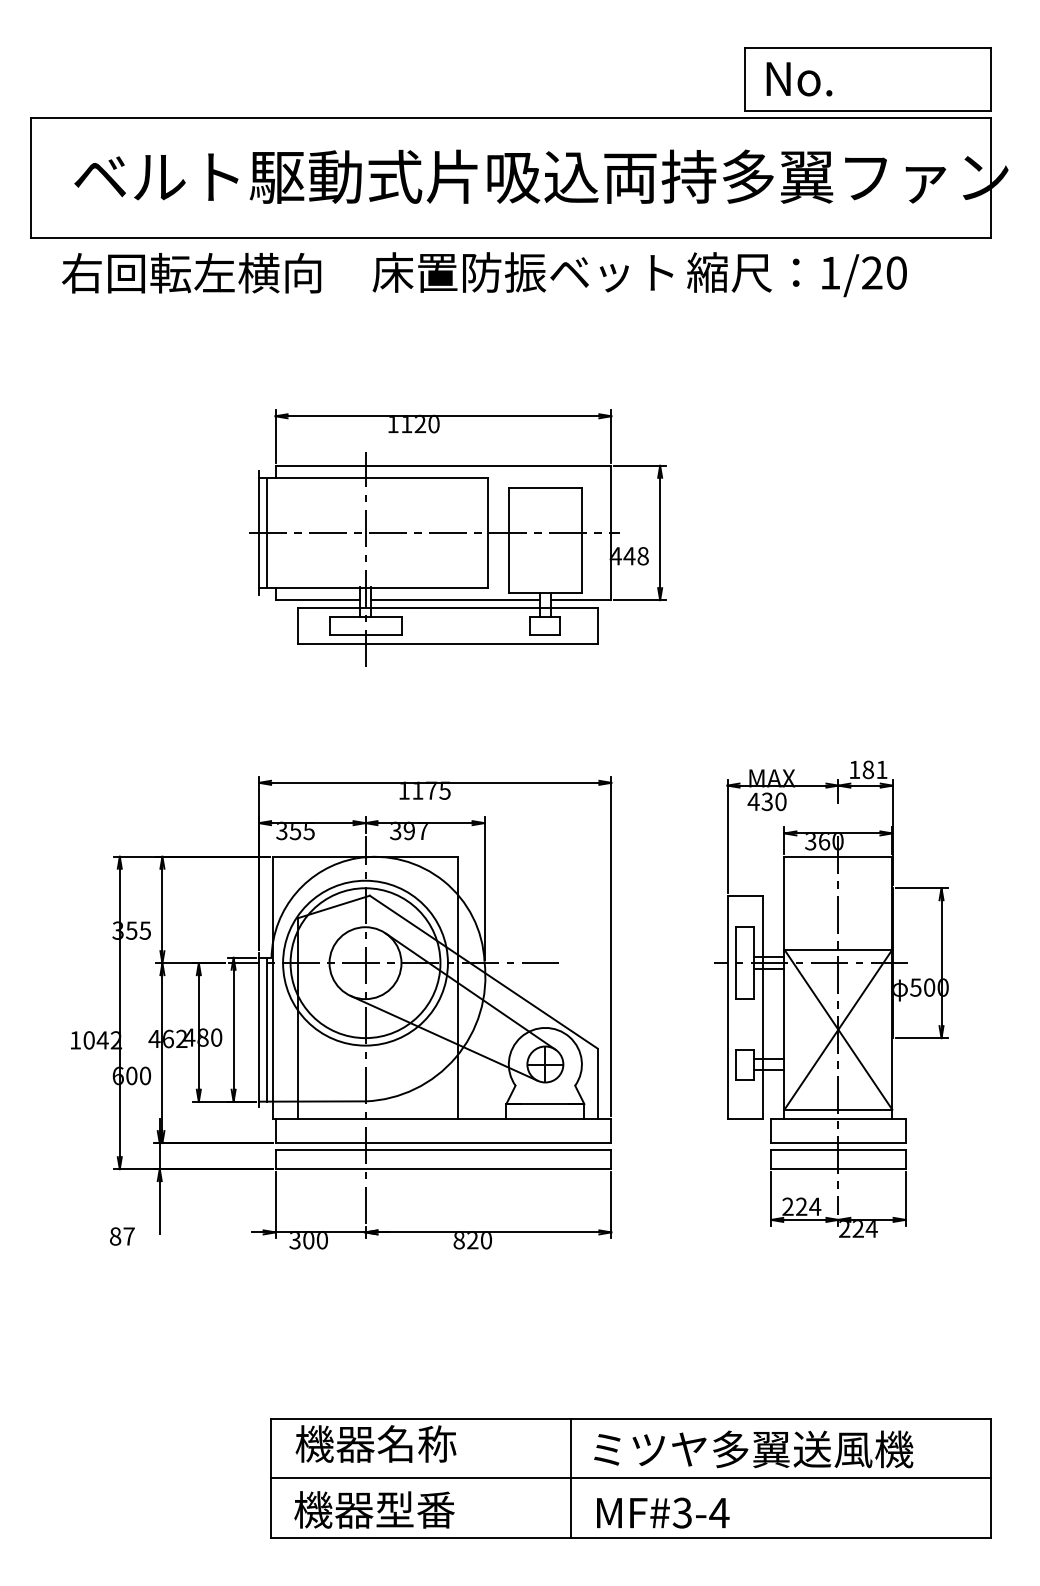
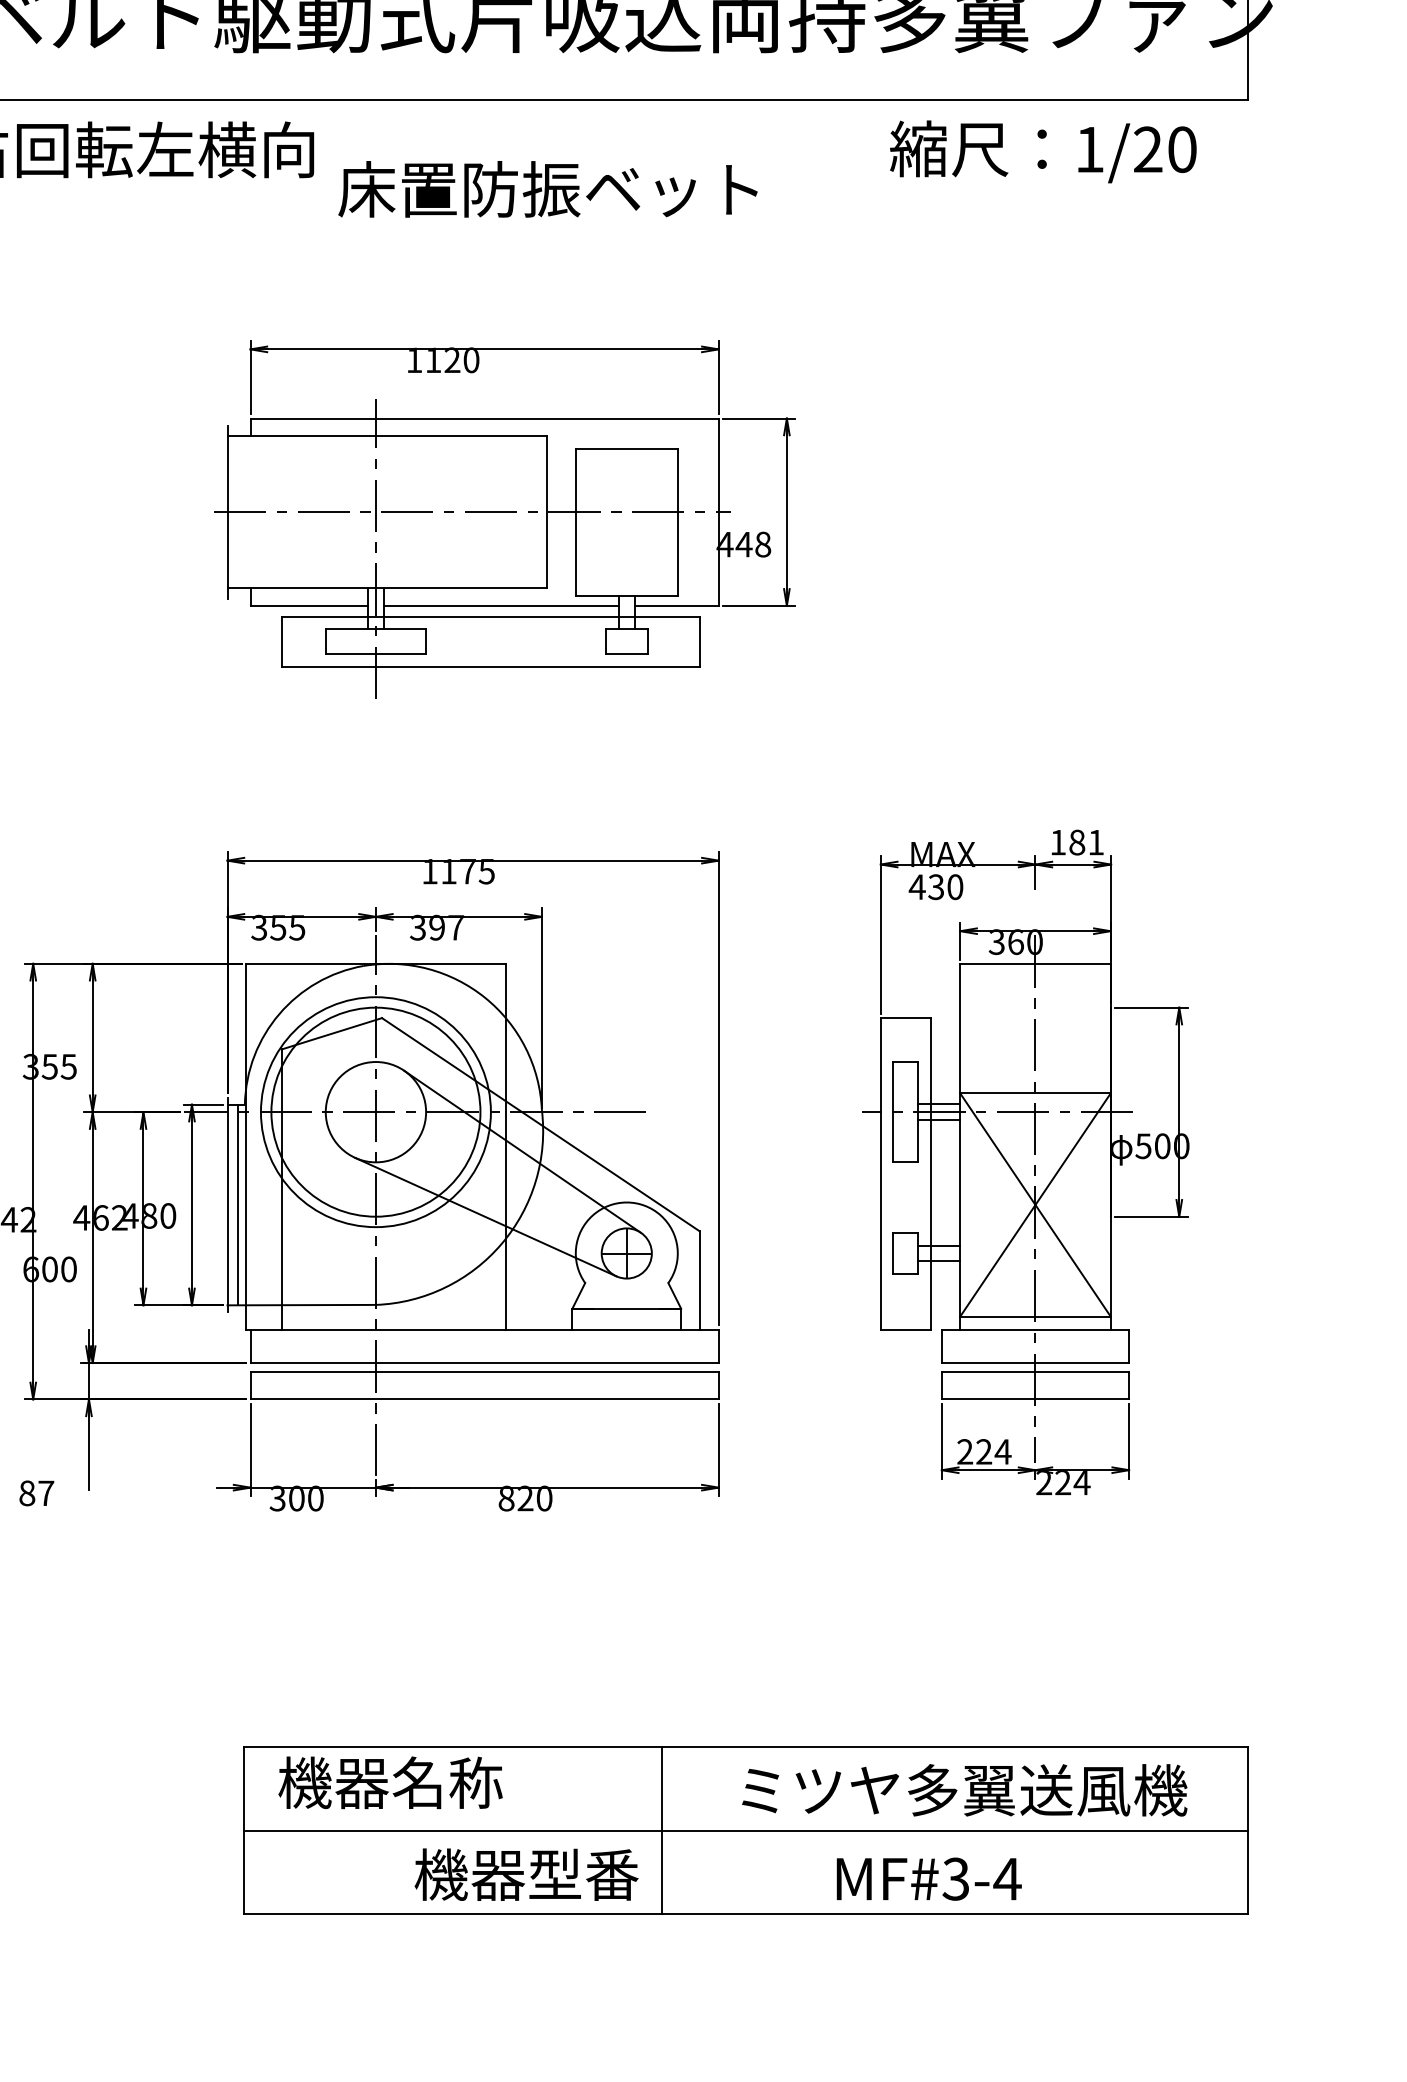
text: (522, 272) -> (547, 189), moved
text: (796, 274) -> (1042, 151), moved
line: (266, 532) -> (237, 511), removed
text: (753, 1449) -> (964, 1790), moved
text: (374, 1509) -> (526, 1874), moved
text: (663, 1512) -> (929, 1878), moved

